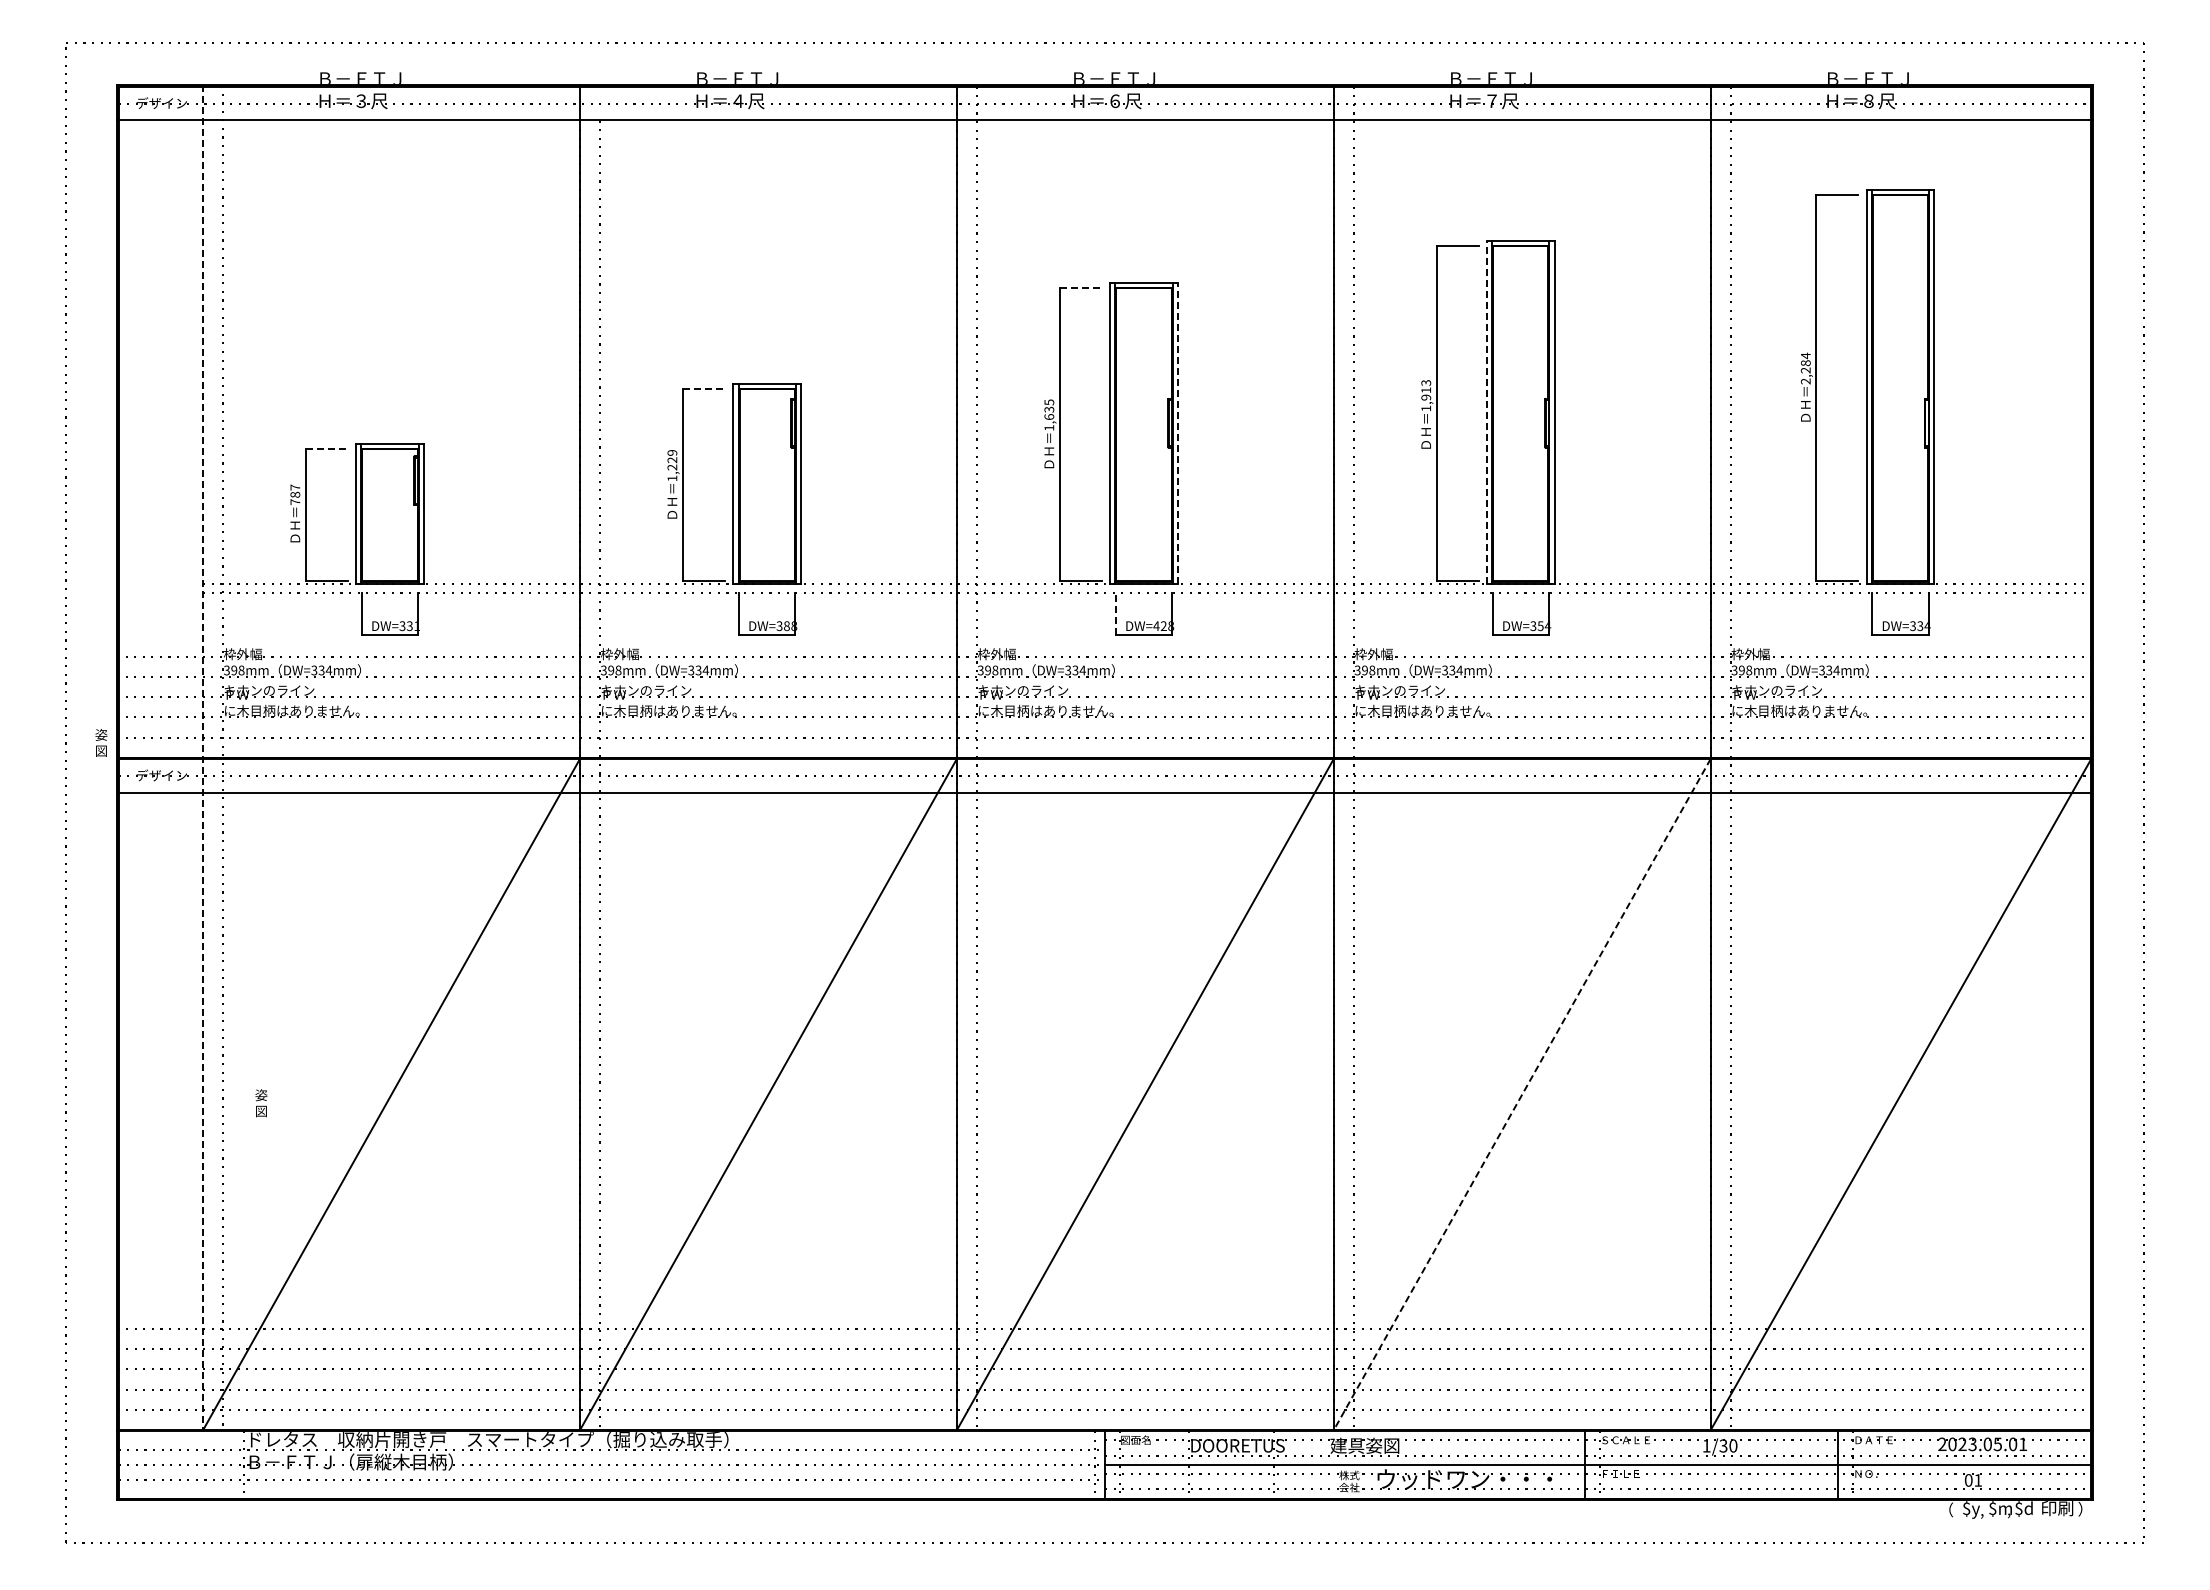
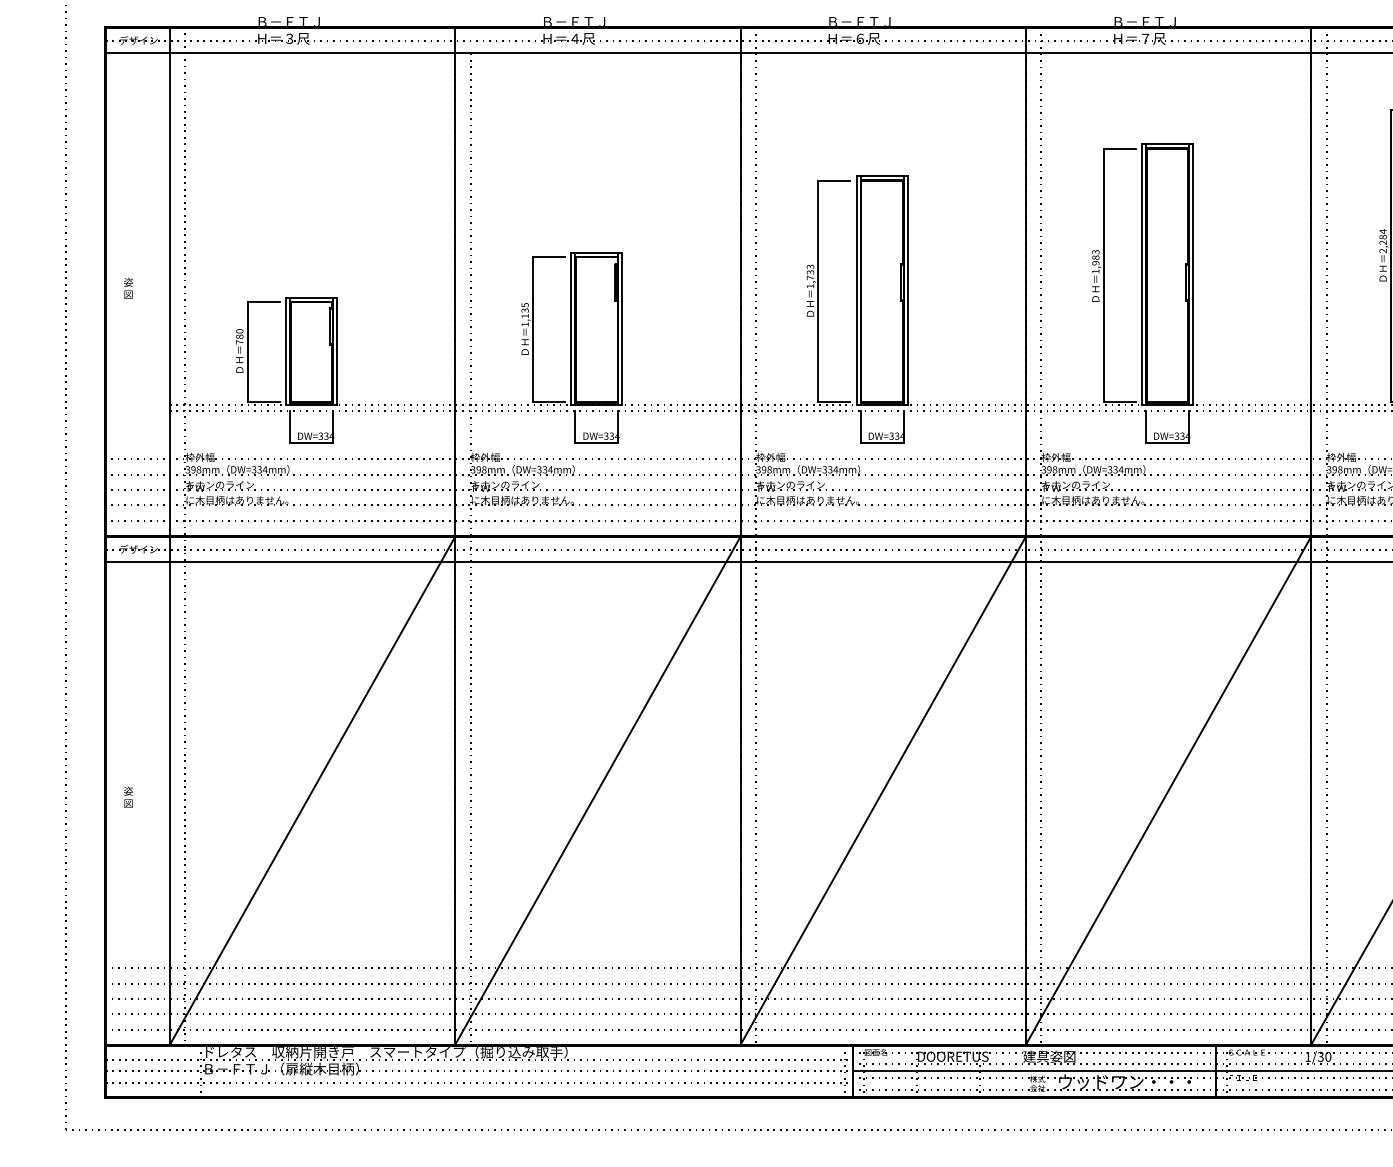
line: (1081, 288) -> (834, 180), dashed -> solid
line: (704, 389) -> (549, 257), dashed -> solid
text: (1426, 390) -> (1096, 257), 1,913 -> 1,983
text: (1049, 409) -> (810, 272), 1,635 -> 1,733
line: (1487, 412) -> (1142, 274), dashed -> solid
line: (1177, 433) -> (907, 290), dashed -> solid
line: (327, 449) -> (264, 302), dashed -> solid
text: (672, 460) -> (525, 310), 1,229 -> 1,135
text: (295, 487) -> (239, 331), 787 -> 780
line: (1115, 613) -> (860, 426), dashed -> solid
text: (416, 625) -> (331, 435), DW=331 -> DW=334
text: (790, 625) -> (614, 435), DW=388 -> DW=334
text: (1540, 625) -> (1182, 435), DW=354 -> DW=334
text: (1163, 626) -> (896, 436), DW=428 -> DW=334
text: (101, 742) -> (128, 288), moved
line: (203, 757) -> (170, 535), dashed -> solid
line: (1522, 1094) -> (1168, 790), dashed -> solid
text: (261, 1103) -> (128, 797), moved

